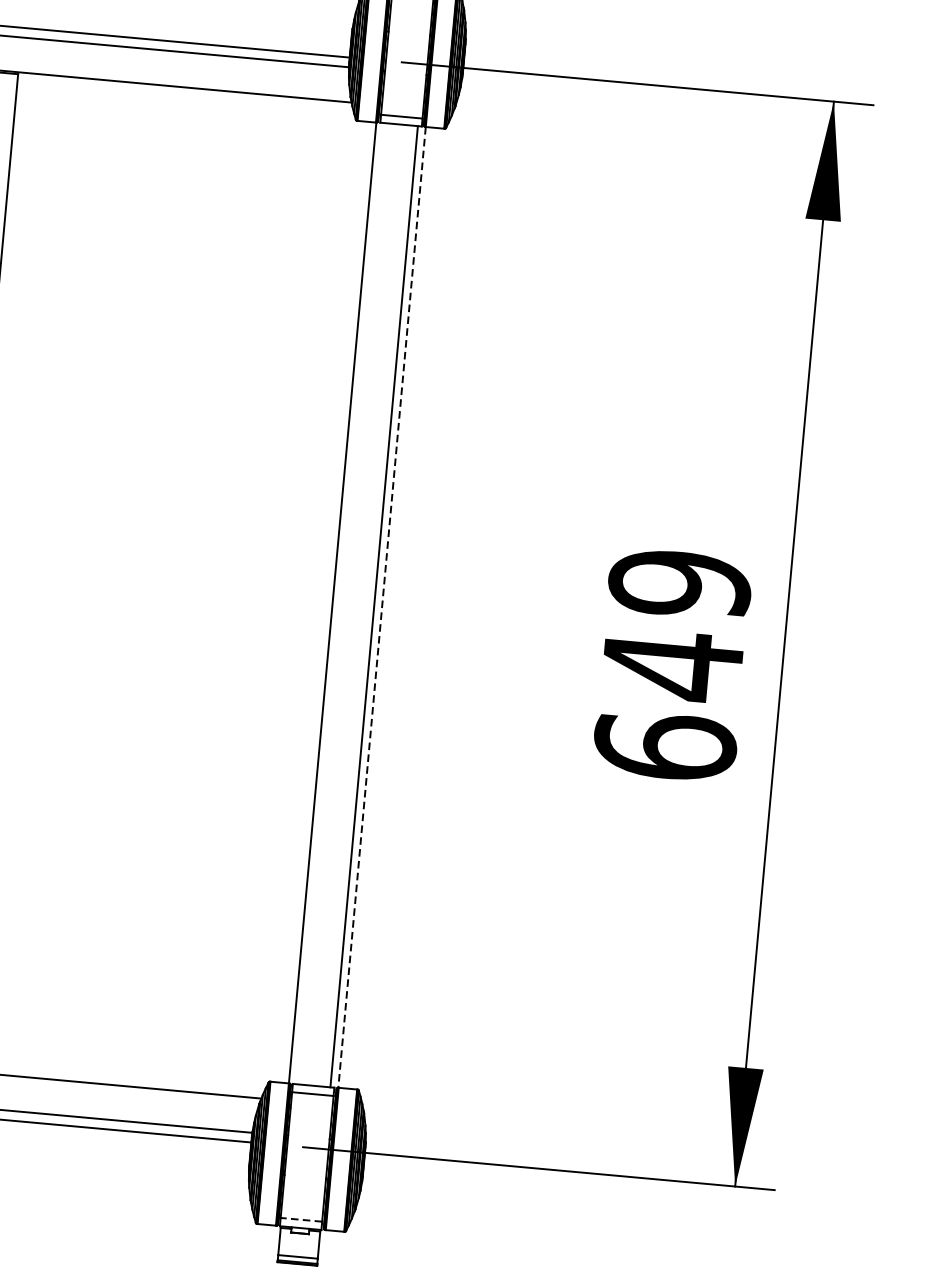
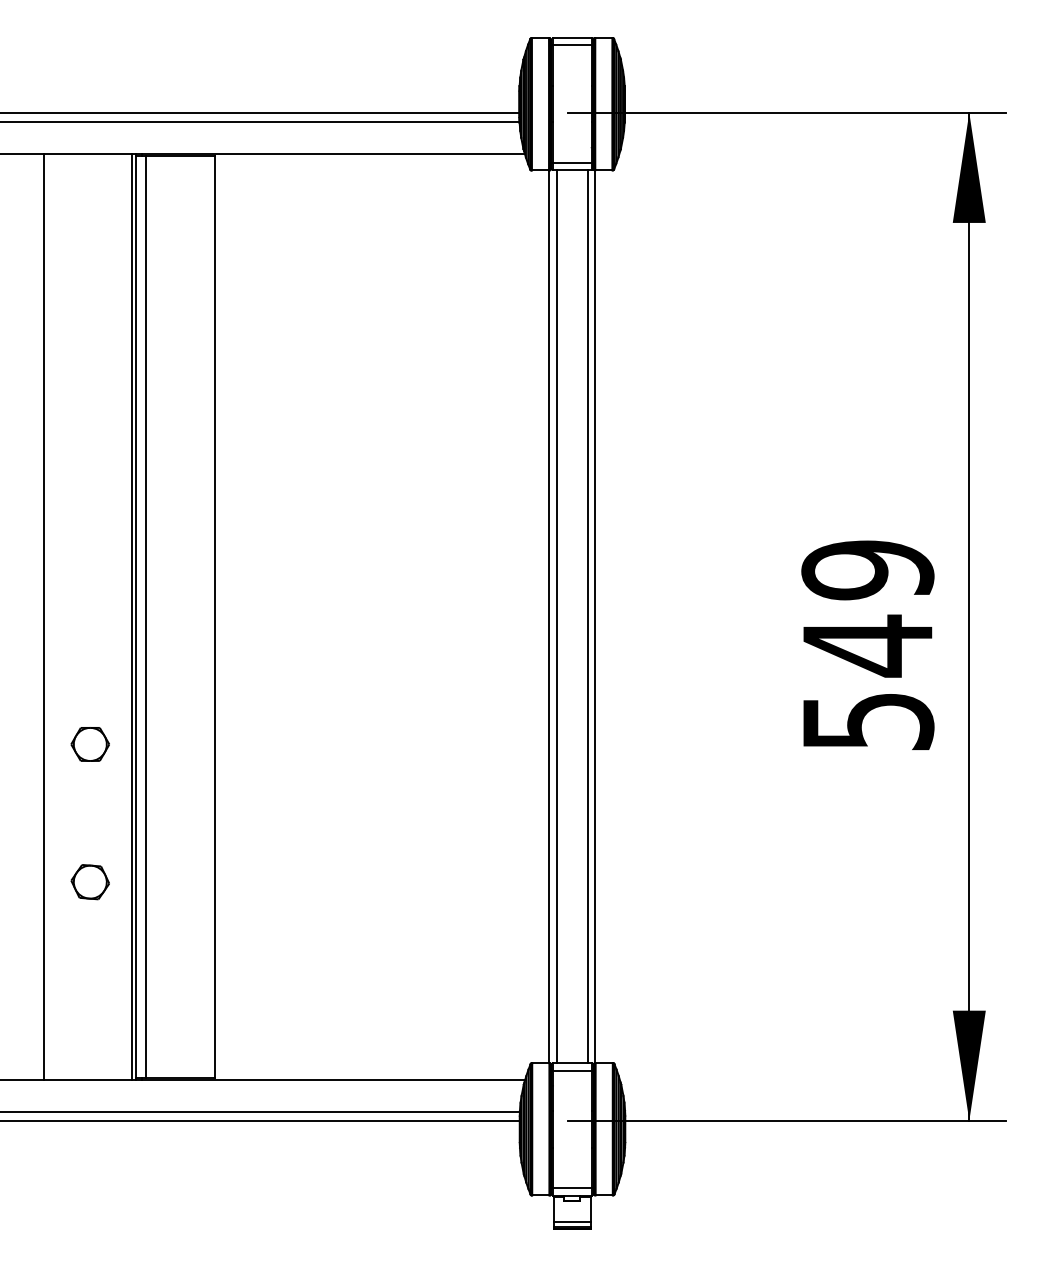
line: (340, 603) -> (556, 616), added
line: (382, 608) -> (595, 617), dashed -> solid
text: (664, 745) -> (867, 720), 649 -> 549
line: (300, 1219) -> (571, 1187), dashed -> solid

